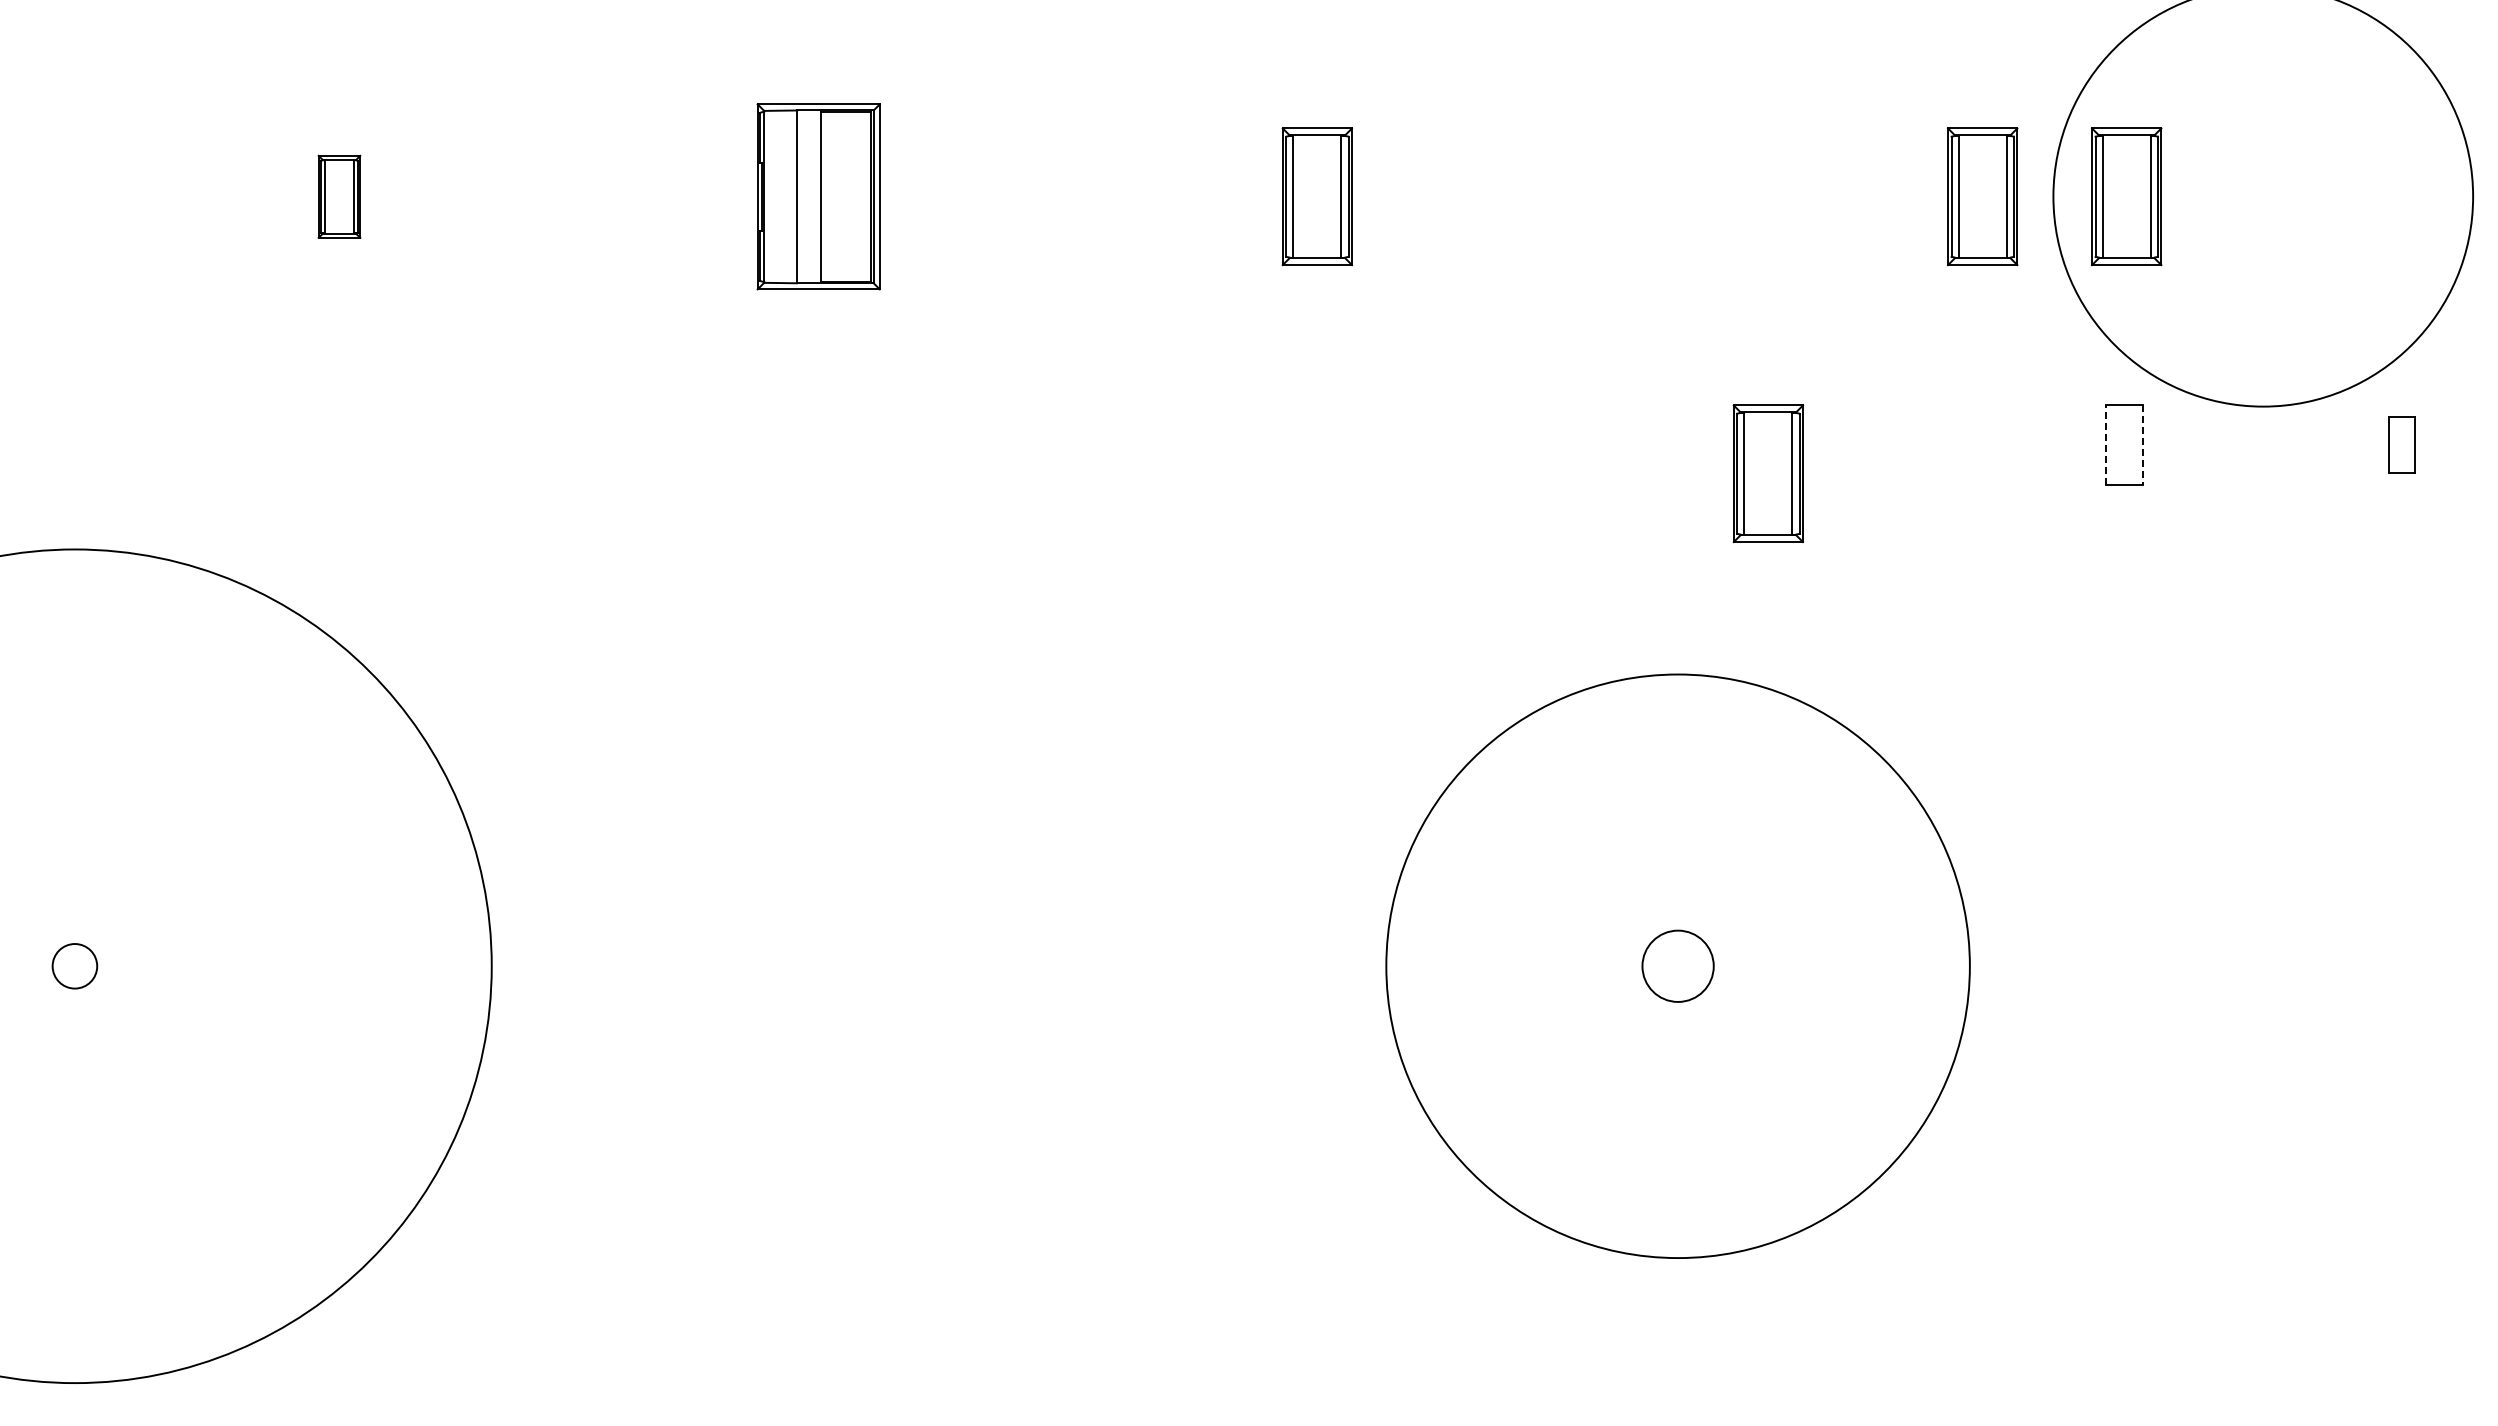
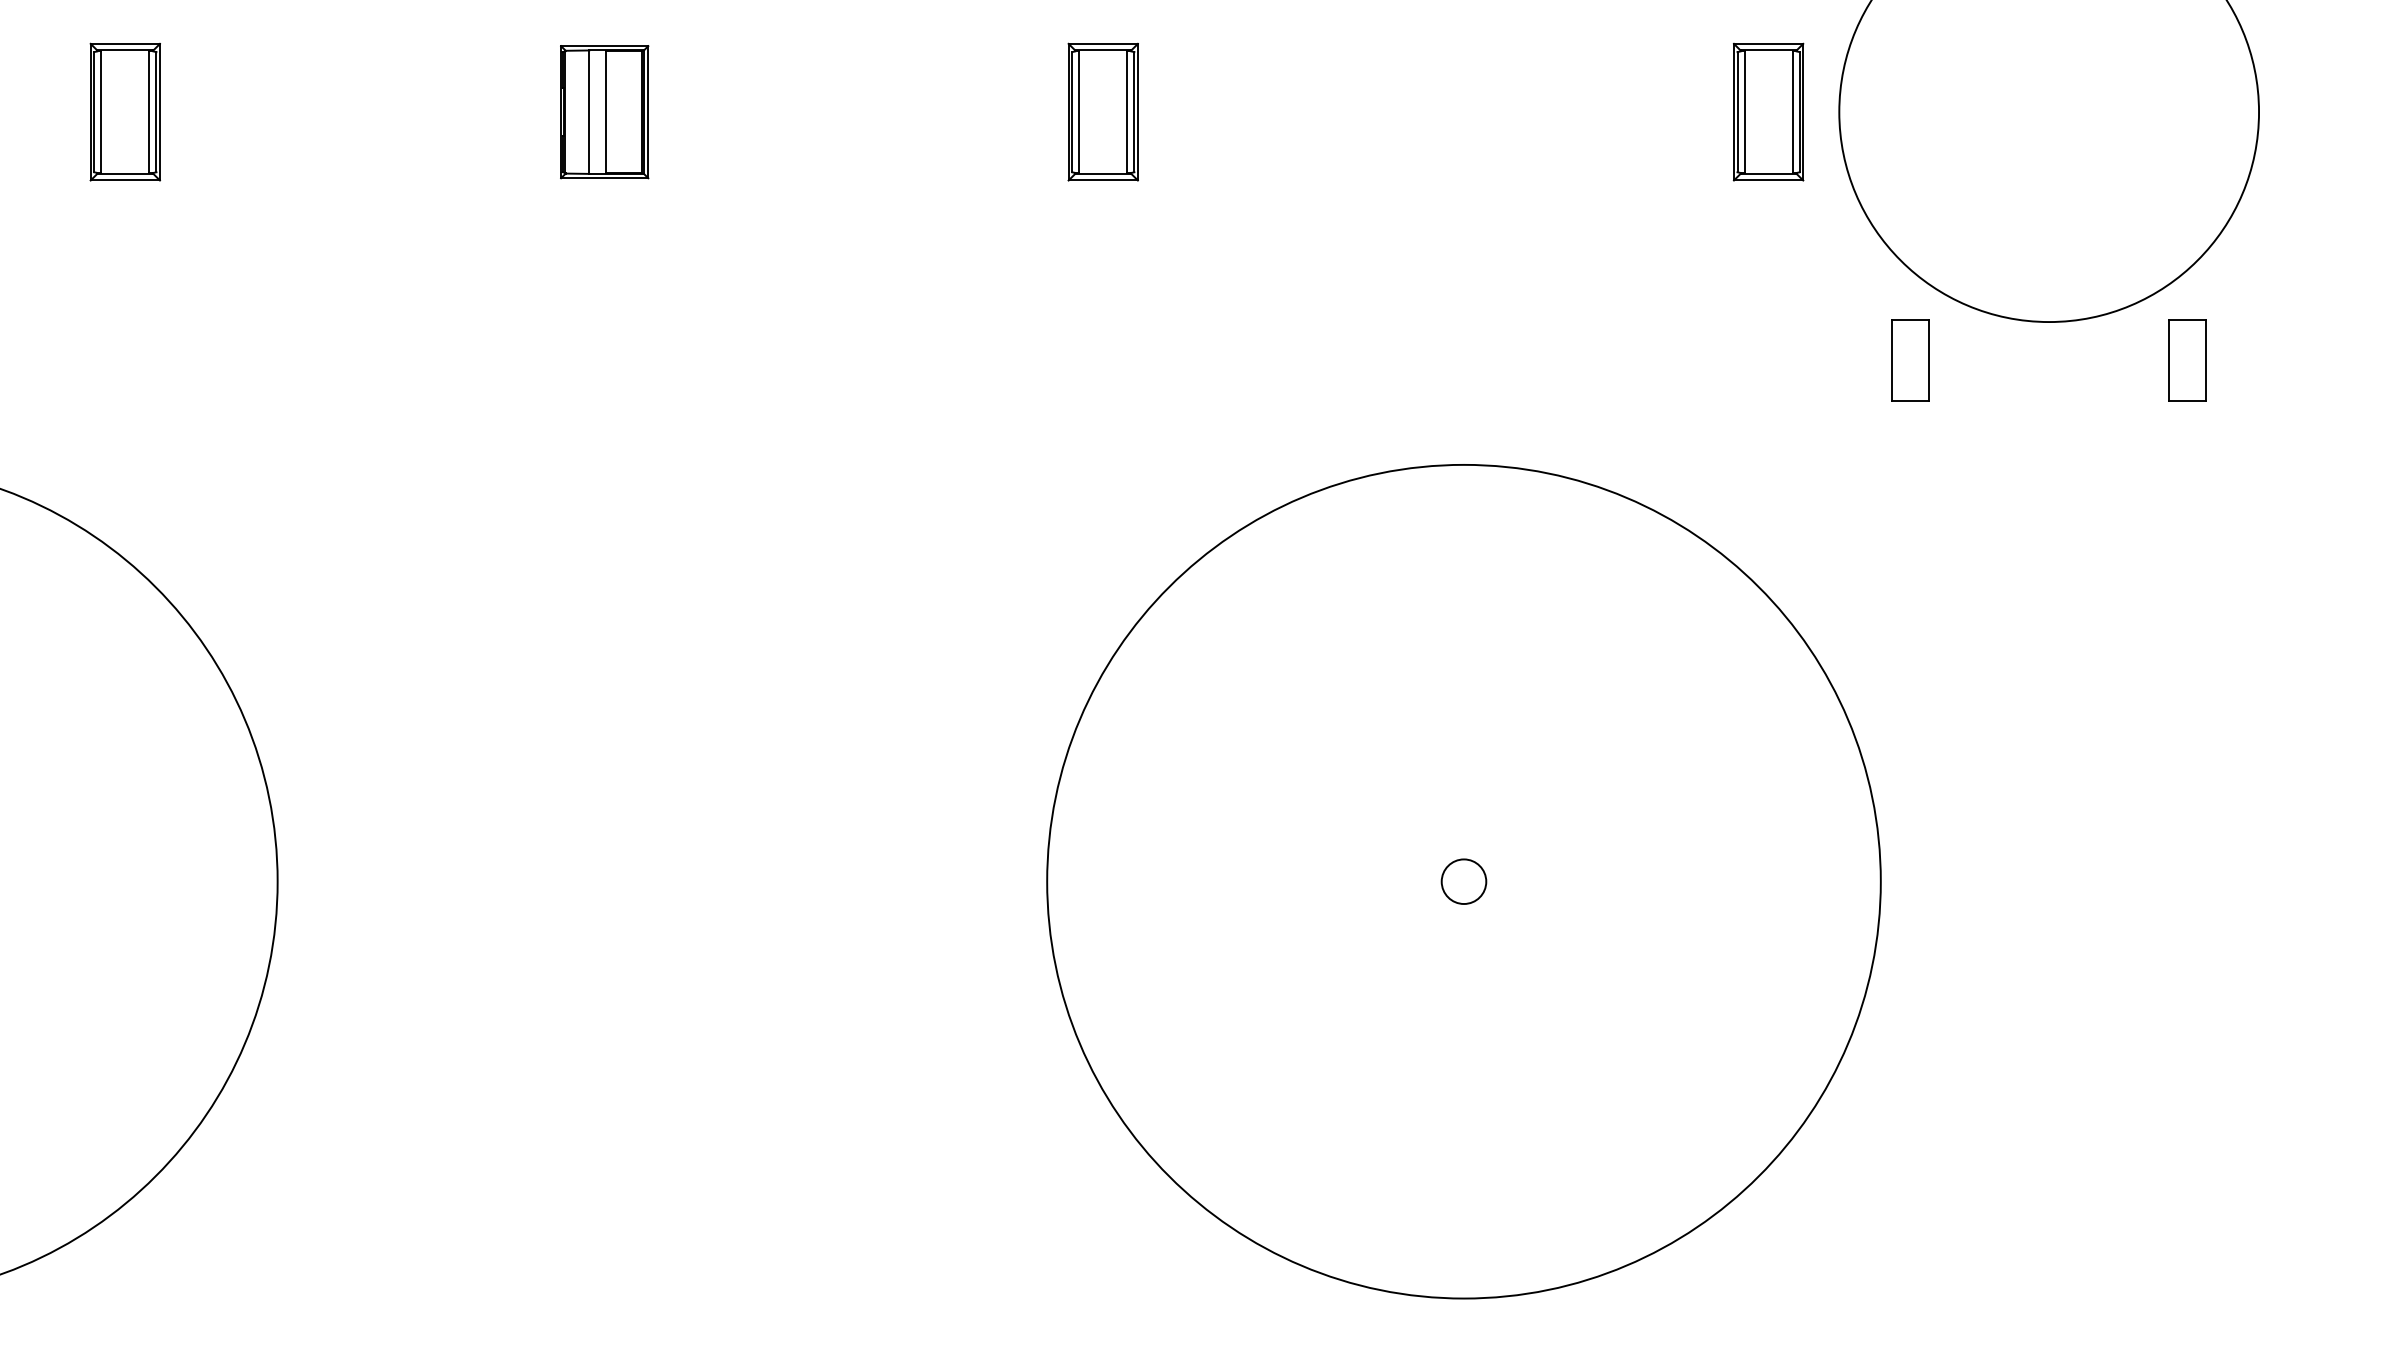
part: (339, 196) -> (125, 111), size x1.67
part: (818, 196) -> (604, 111), size x0.71
part: (2126, 196) -> (1912, 111), removed
line: (2106, 444) -> (1892, 359), dashed -> solid
part: (2401, 444) -> (2187, 359), size x1.43
line: (2143, 445) -> (1929, 360), dashed -> solid
part: (1768, 473) -> (1554, 388), removed
circle: (1677, 966) -> (1463, 881), size x0.62
circle: (1677, 966) -> (1463, 881), size x1.43

